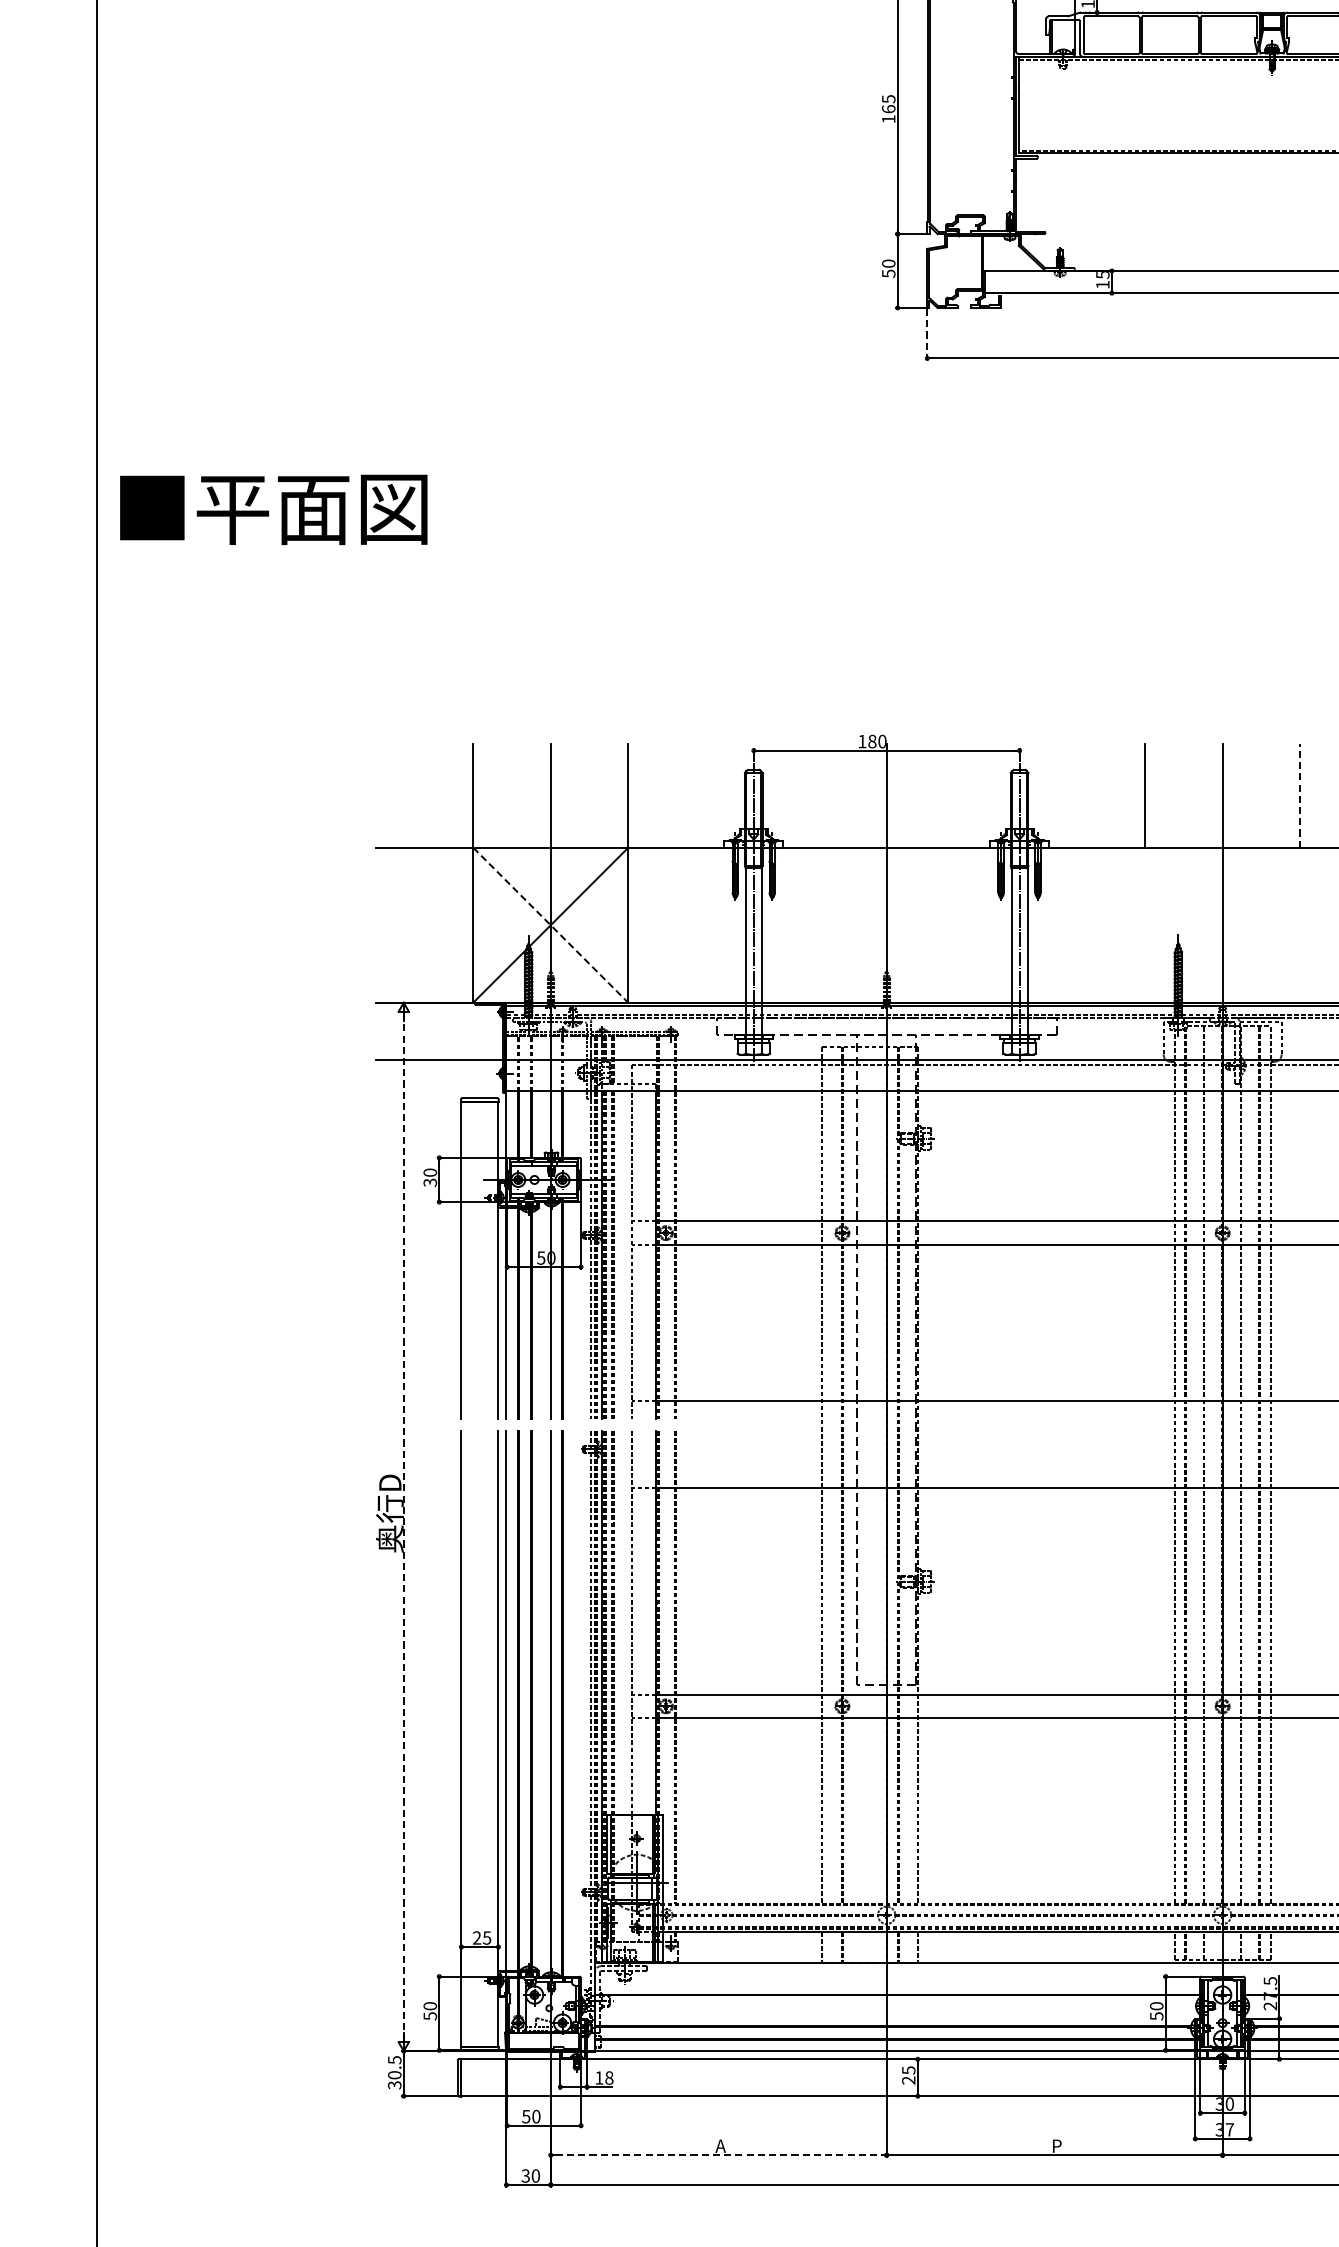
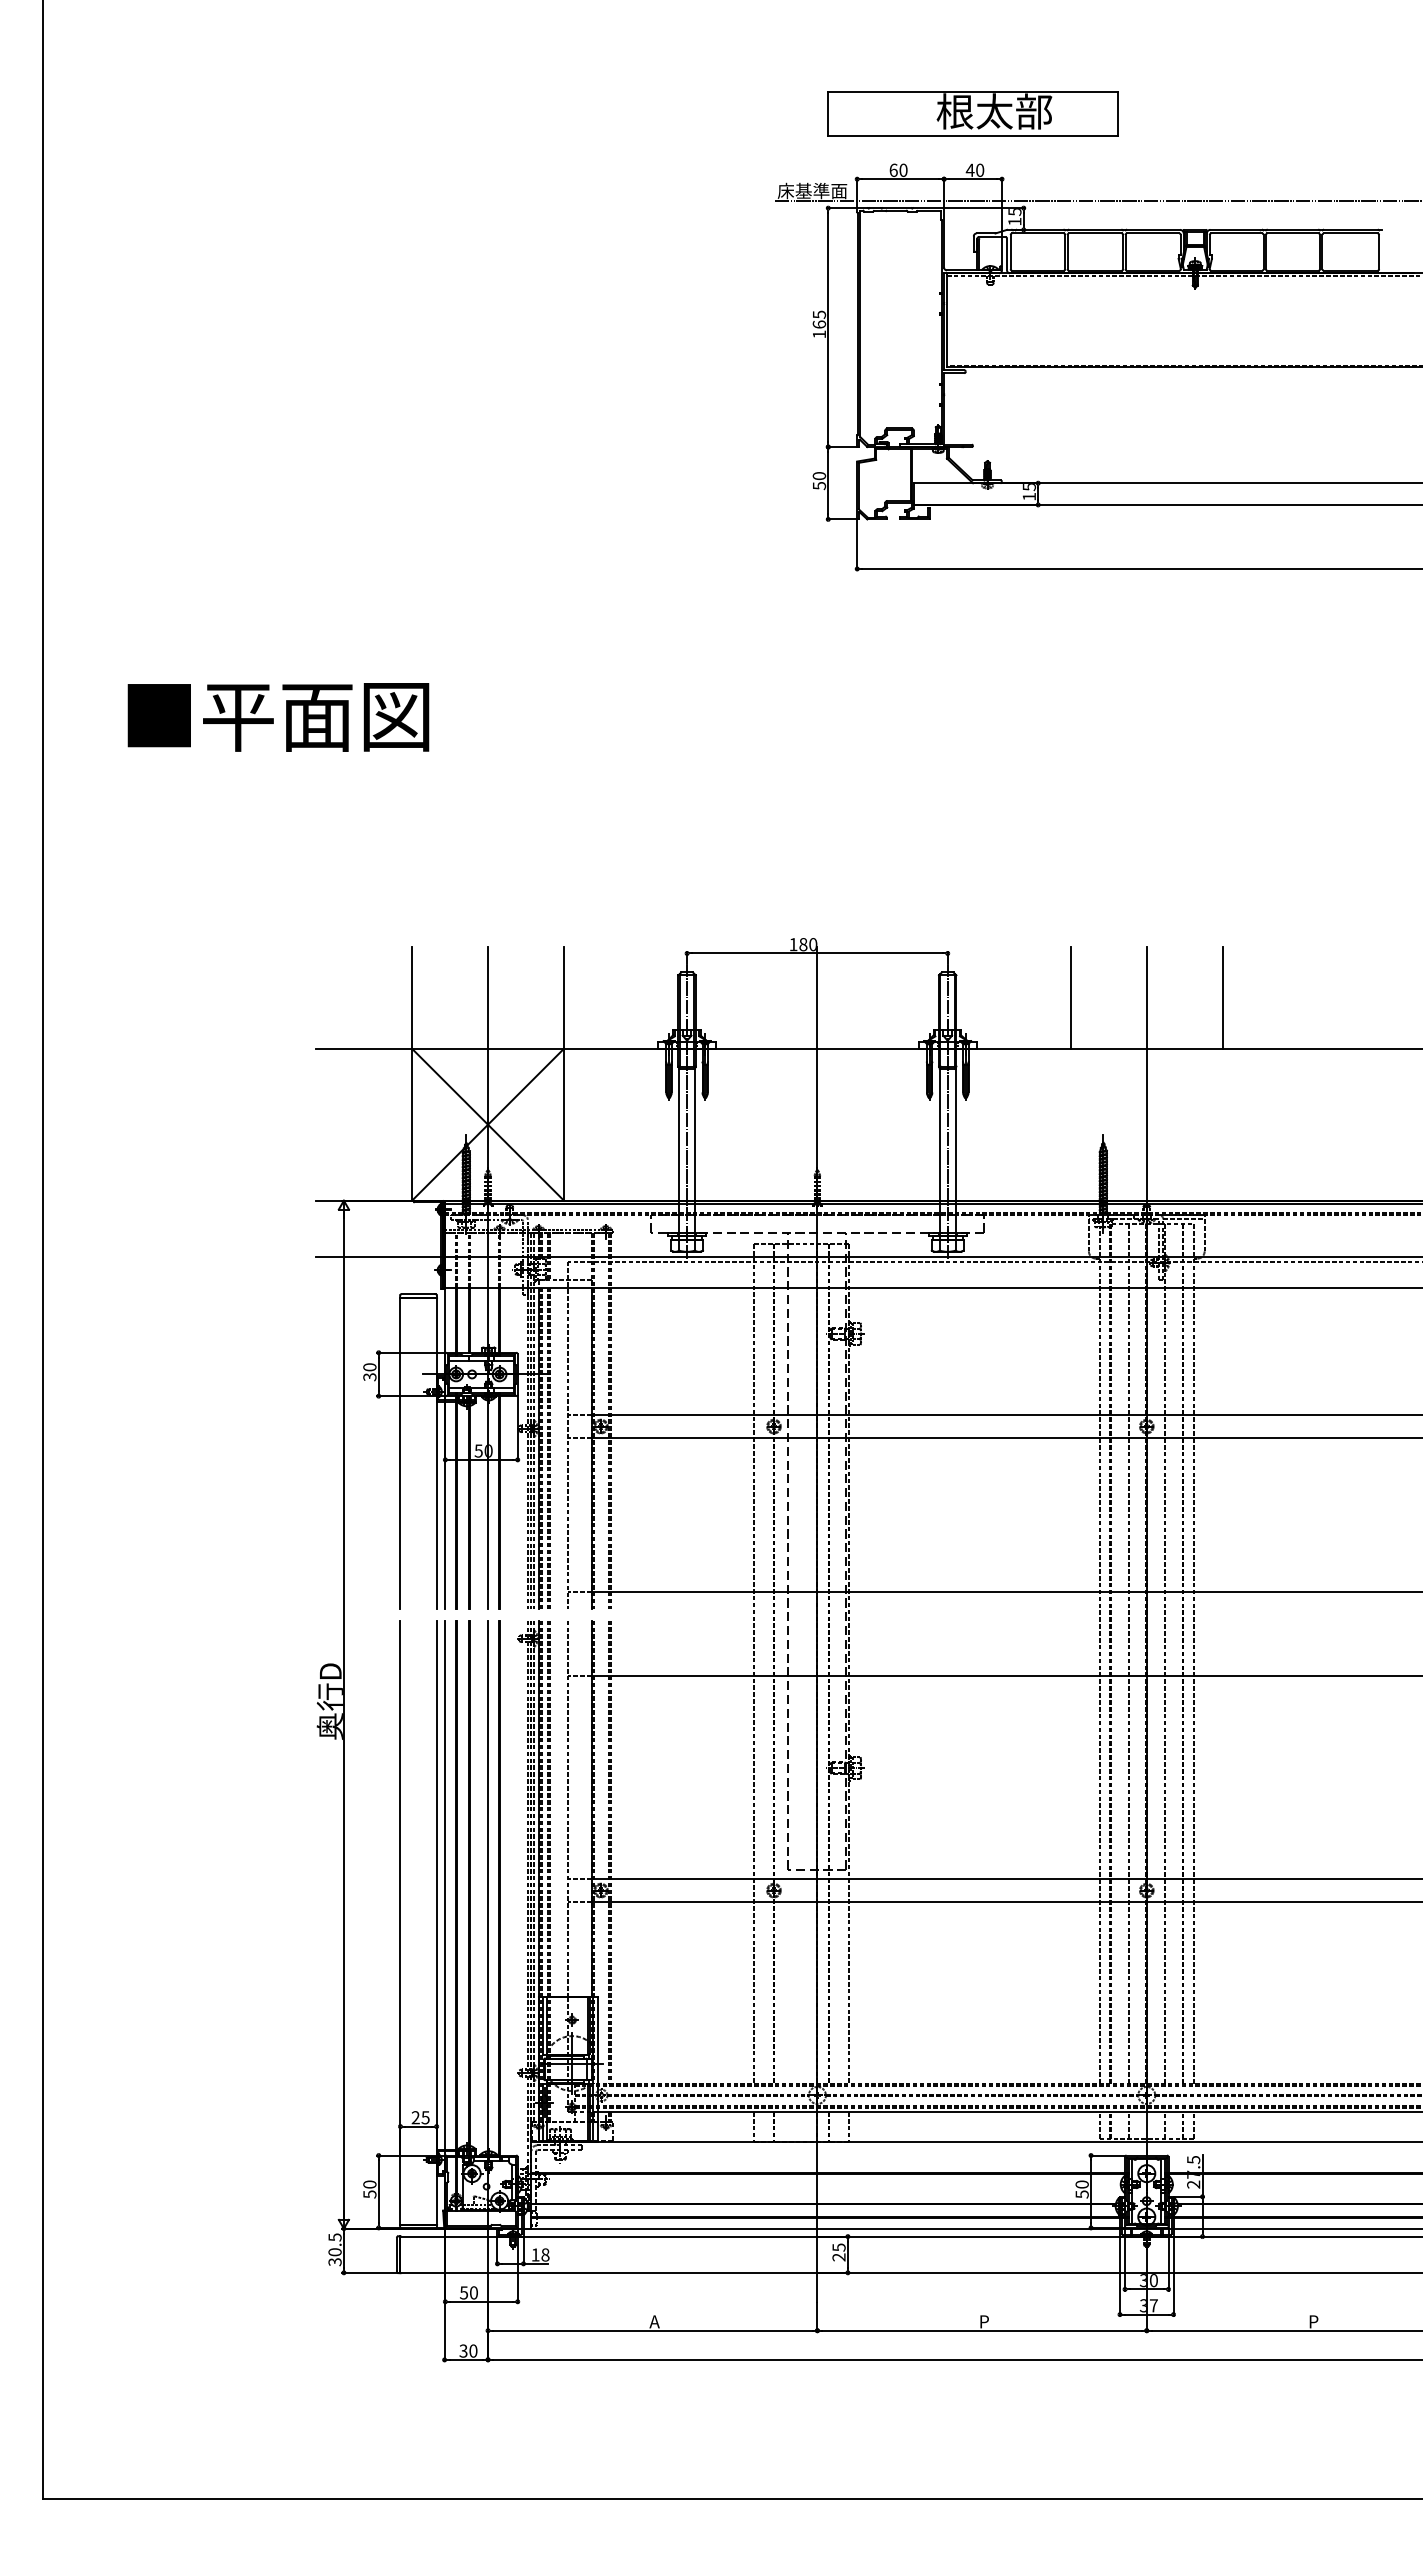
line: (927, 334) -> (857, 545), dashed -> solid
text: (273, 509) -> (278, 717), moved
line: (1299, 796) -> (1222, 998), dashed -> solid
line: (551, 926) -> (488, 1125), dashed -> solid
line: (403, 1526) -> (343, 1714), dashed -> solid
line: (718, 2155) -> (652, 2330), dashed -> solid

